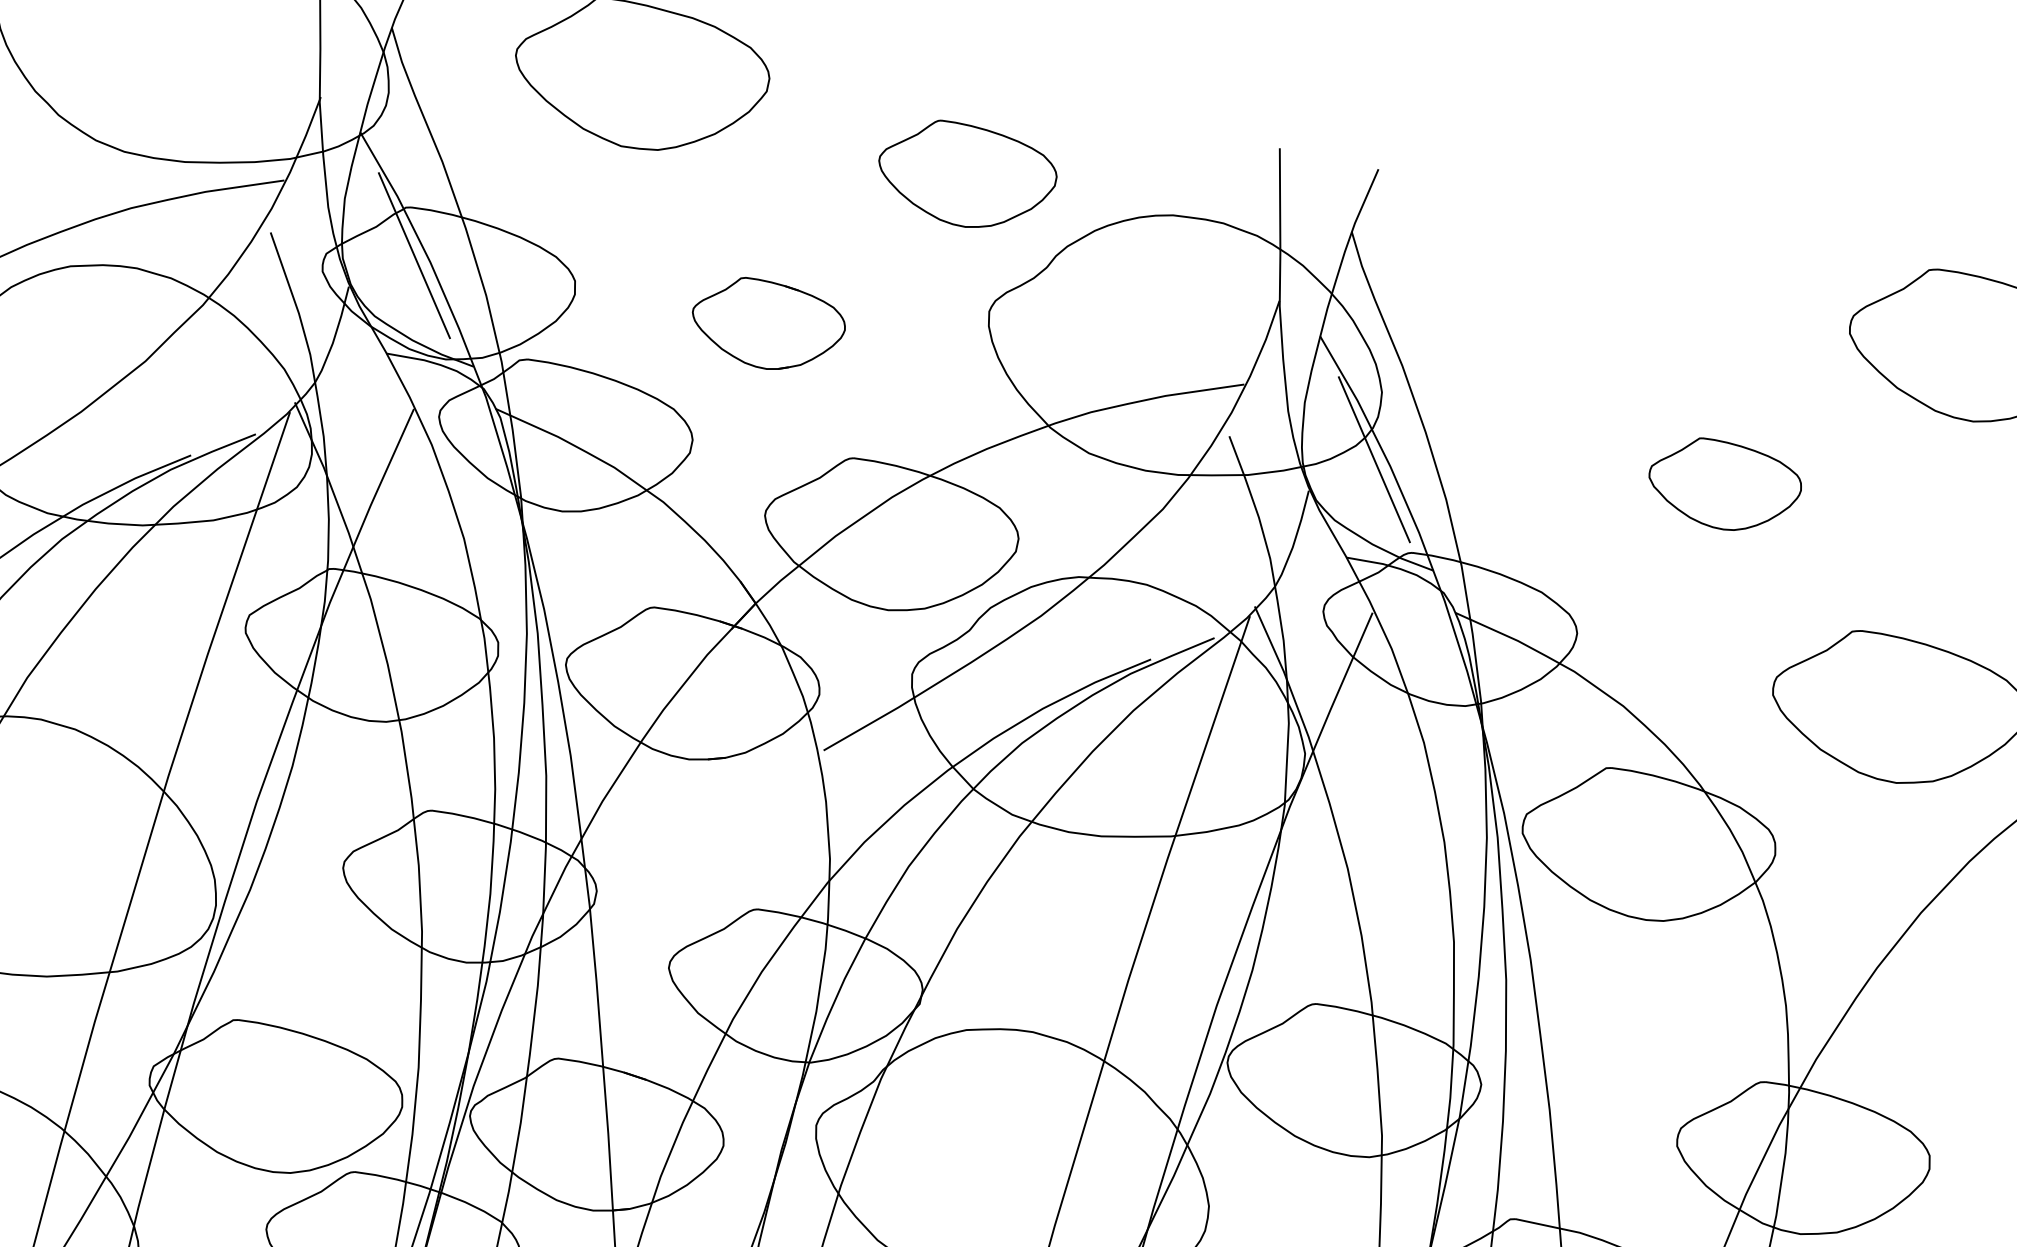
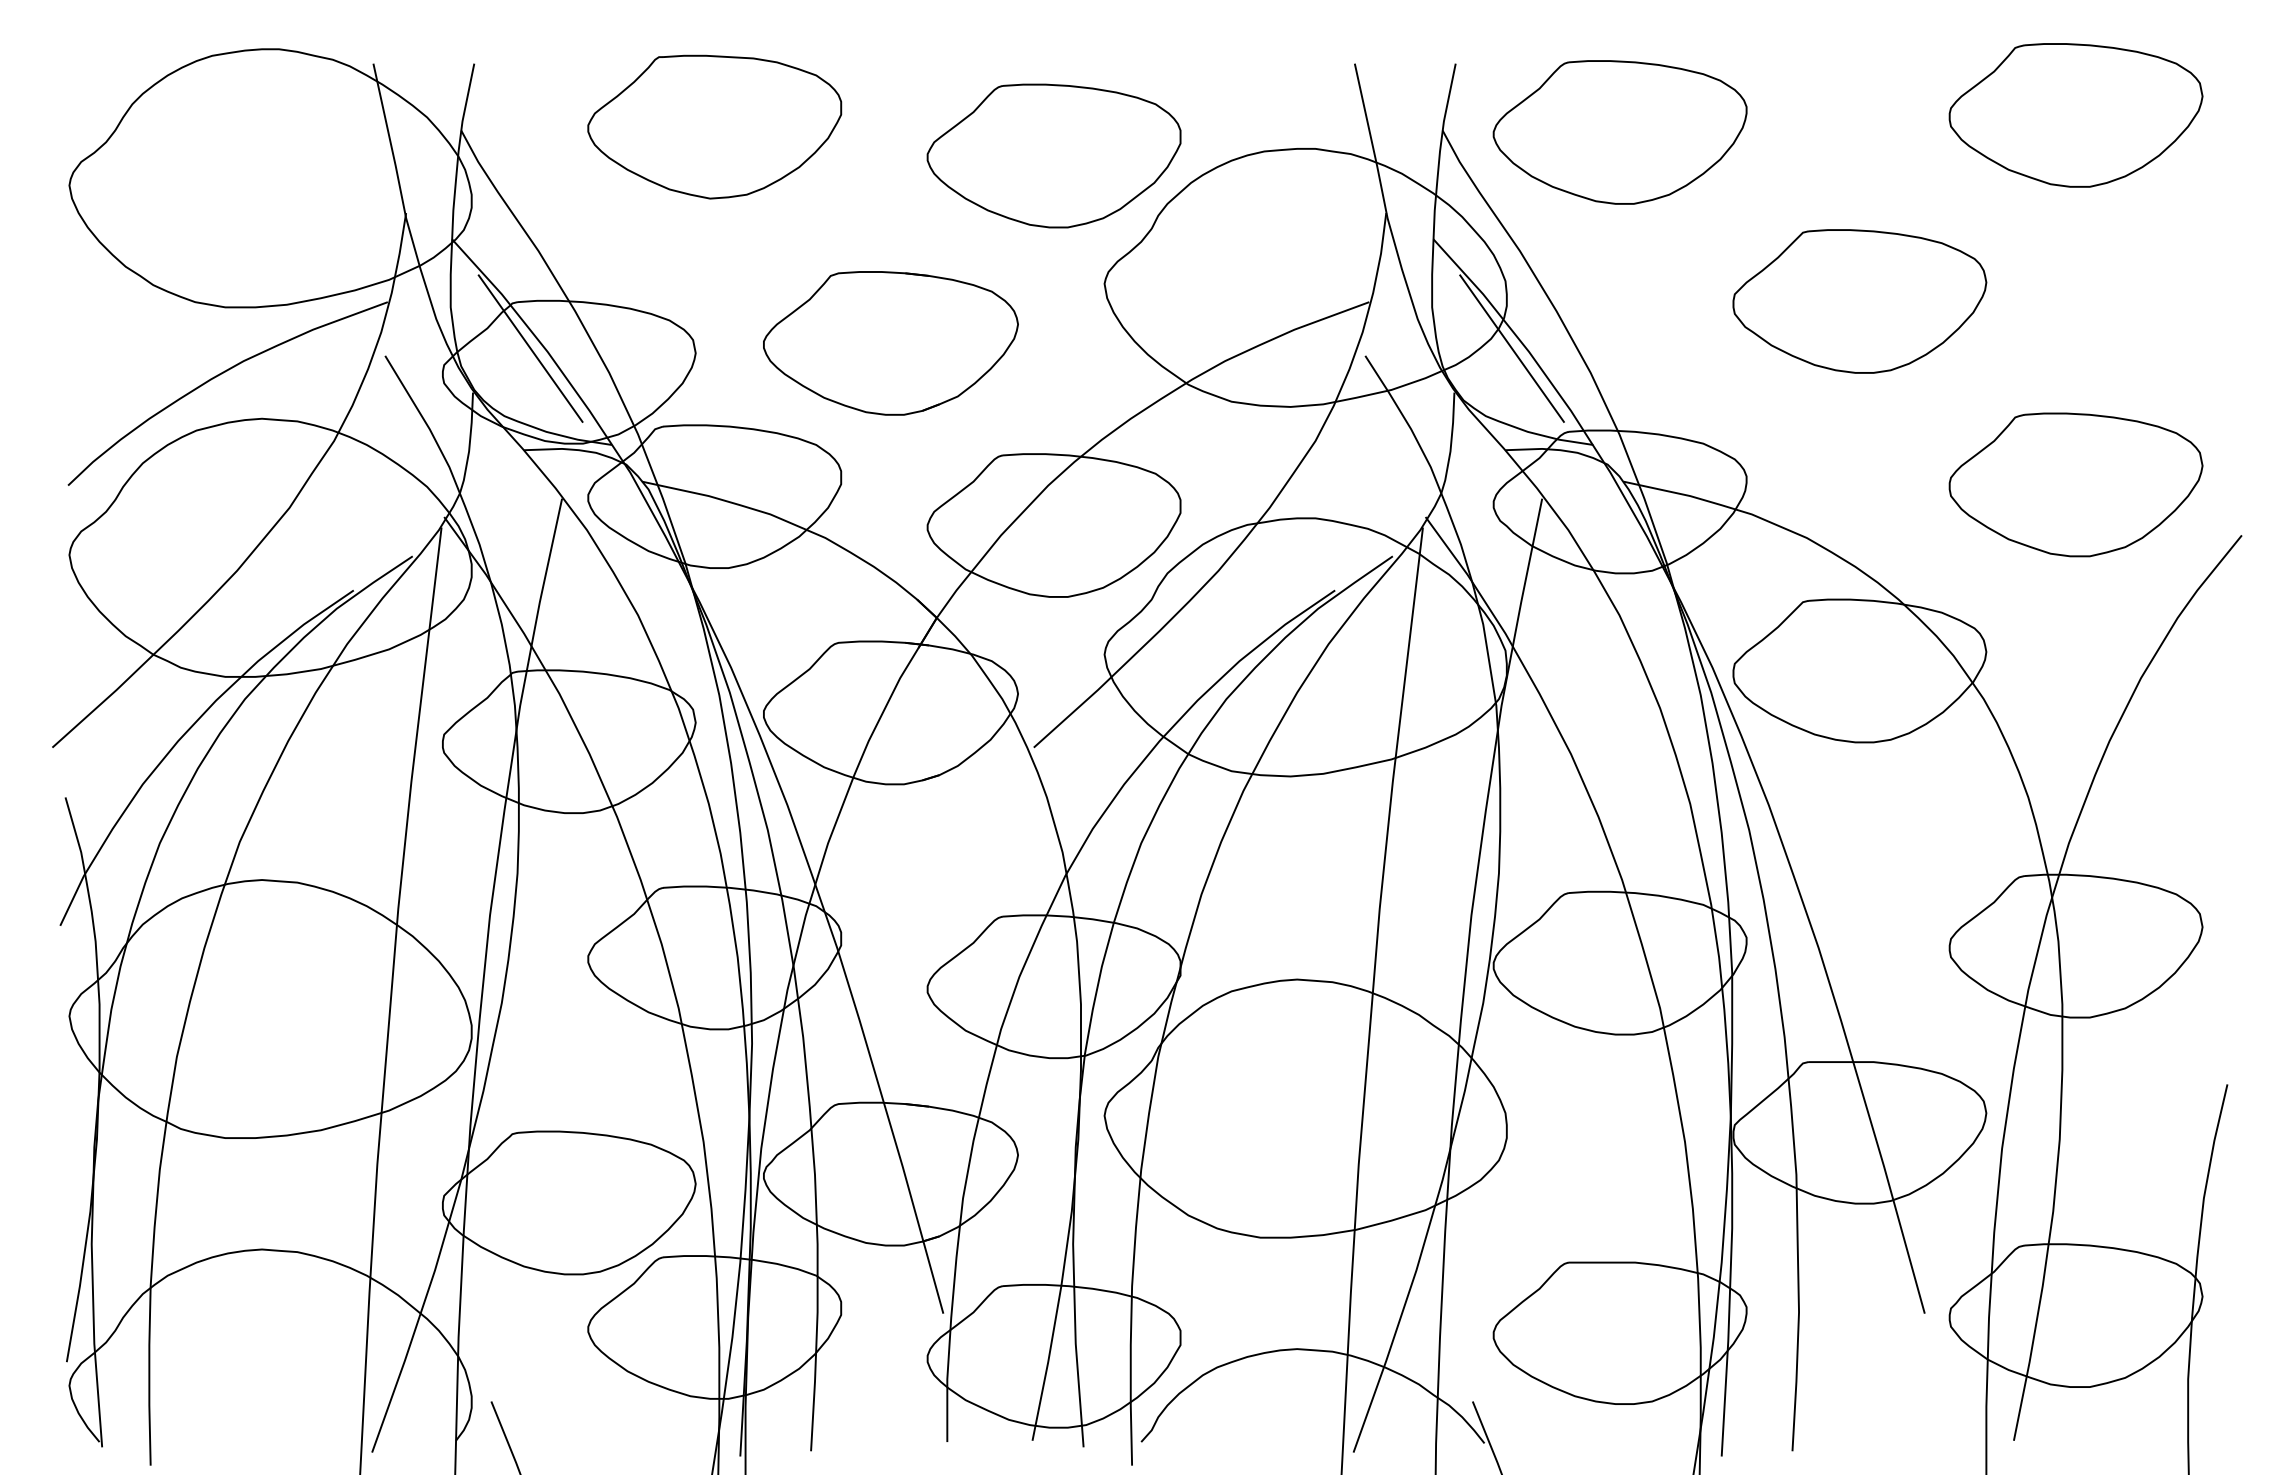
part: (965, 175) -> (1053, 155), size x1.43
part: (1524, 270) -> (1619, 132), added
part: (767, 325) -> (890, 343), size x1.67
part: (1724, 485) -> (1859, 301), size x1.67

